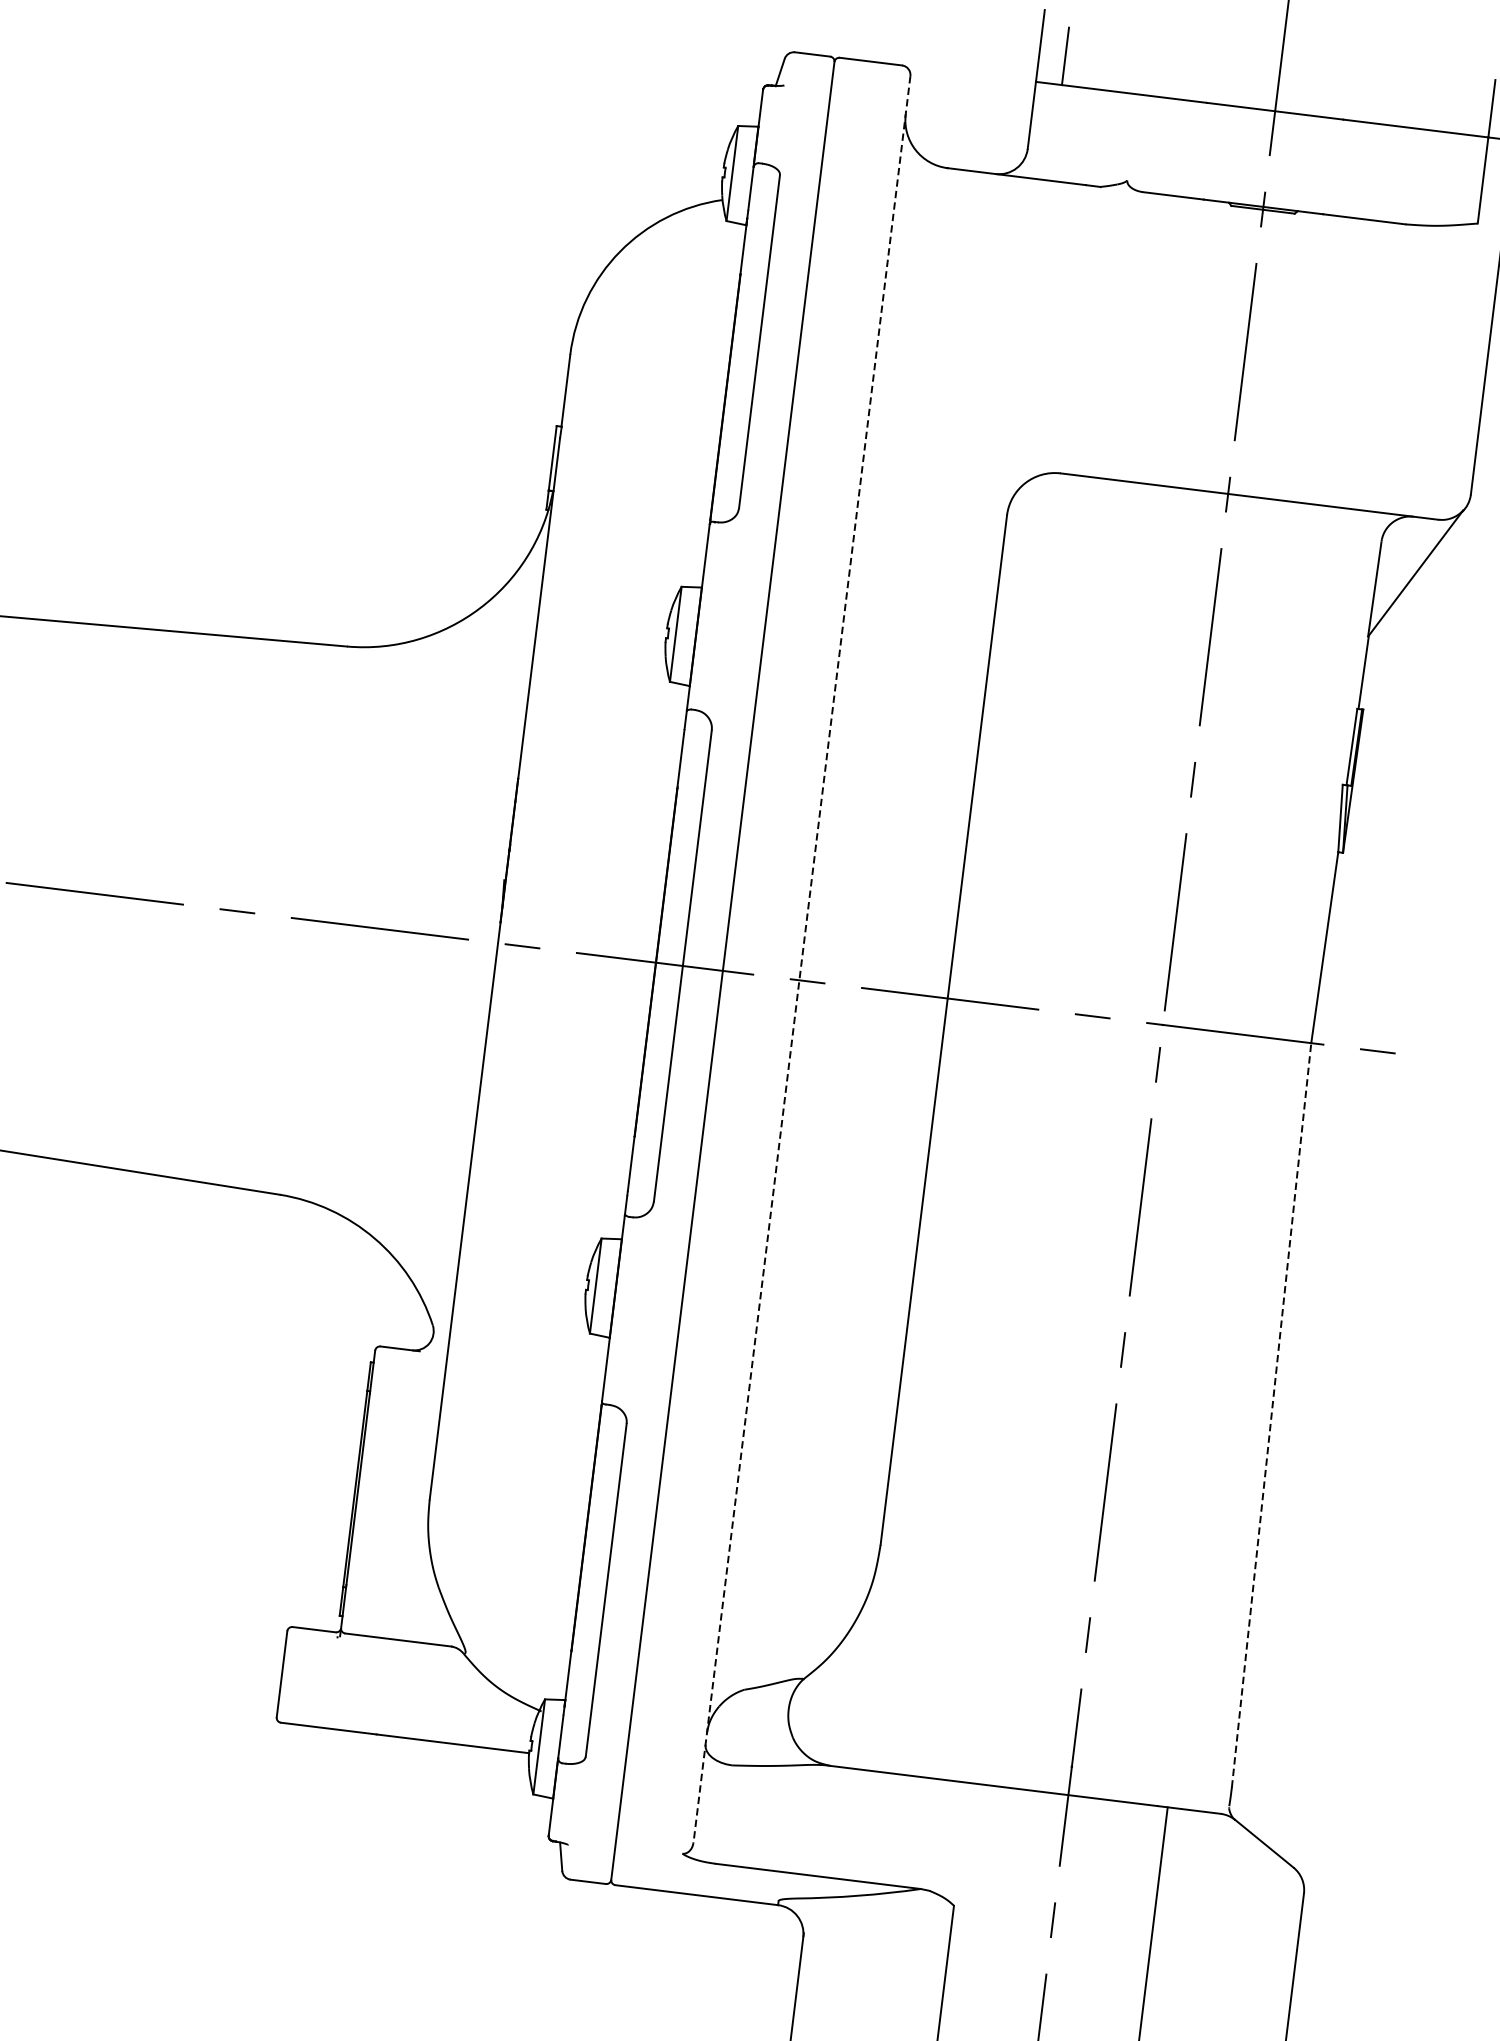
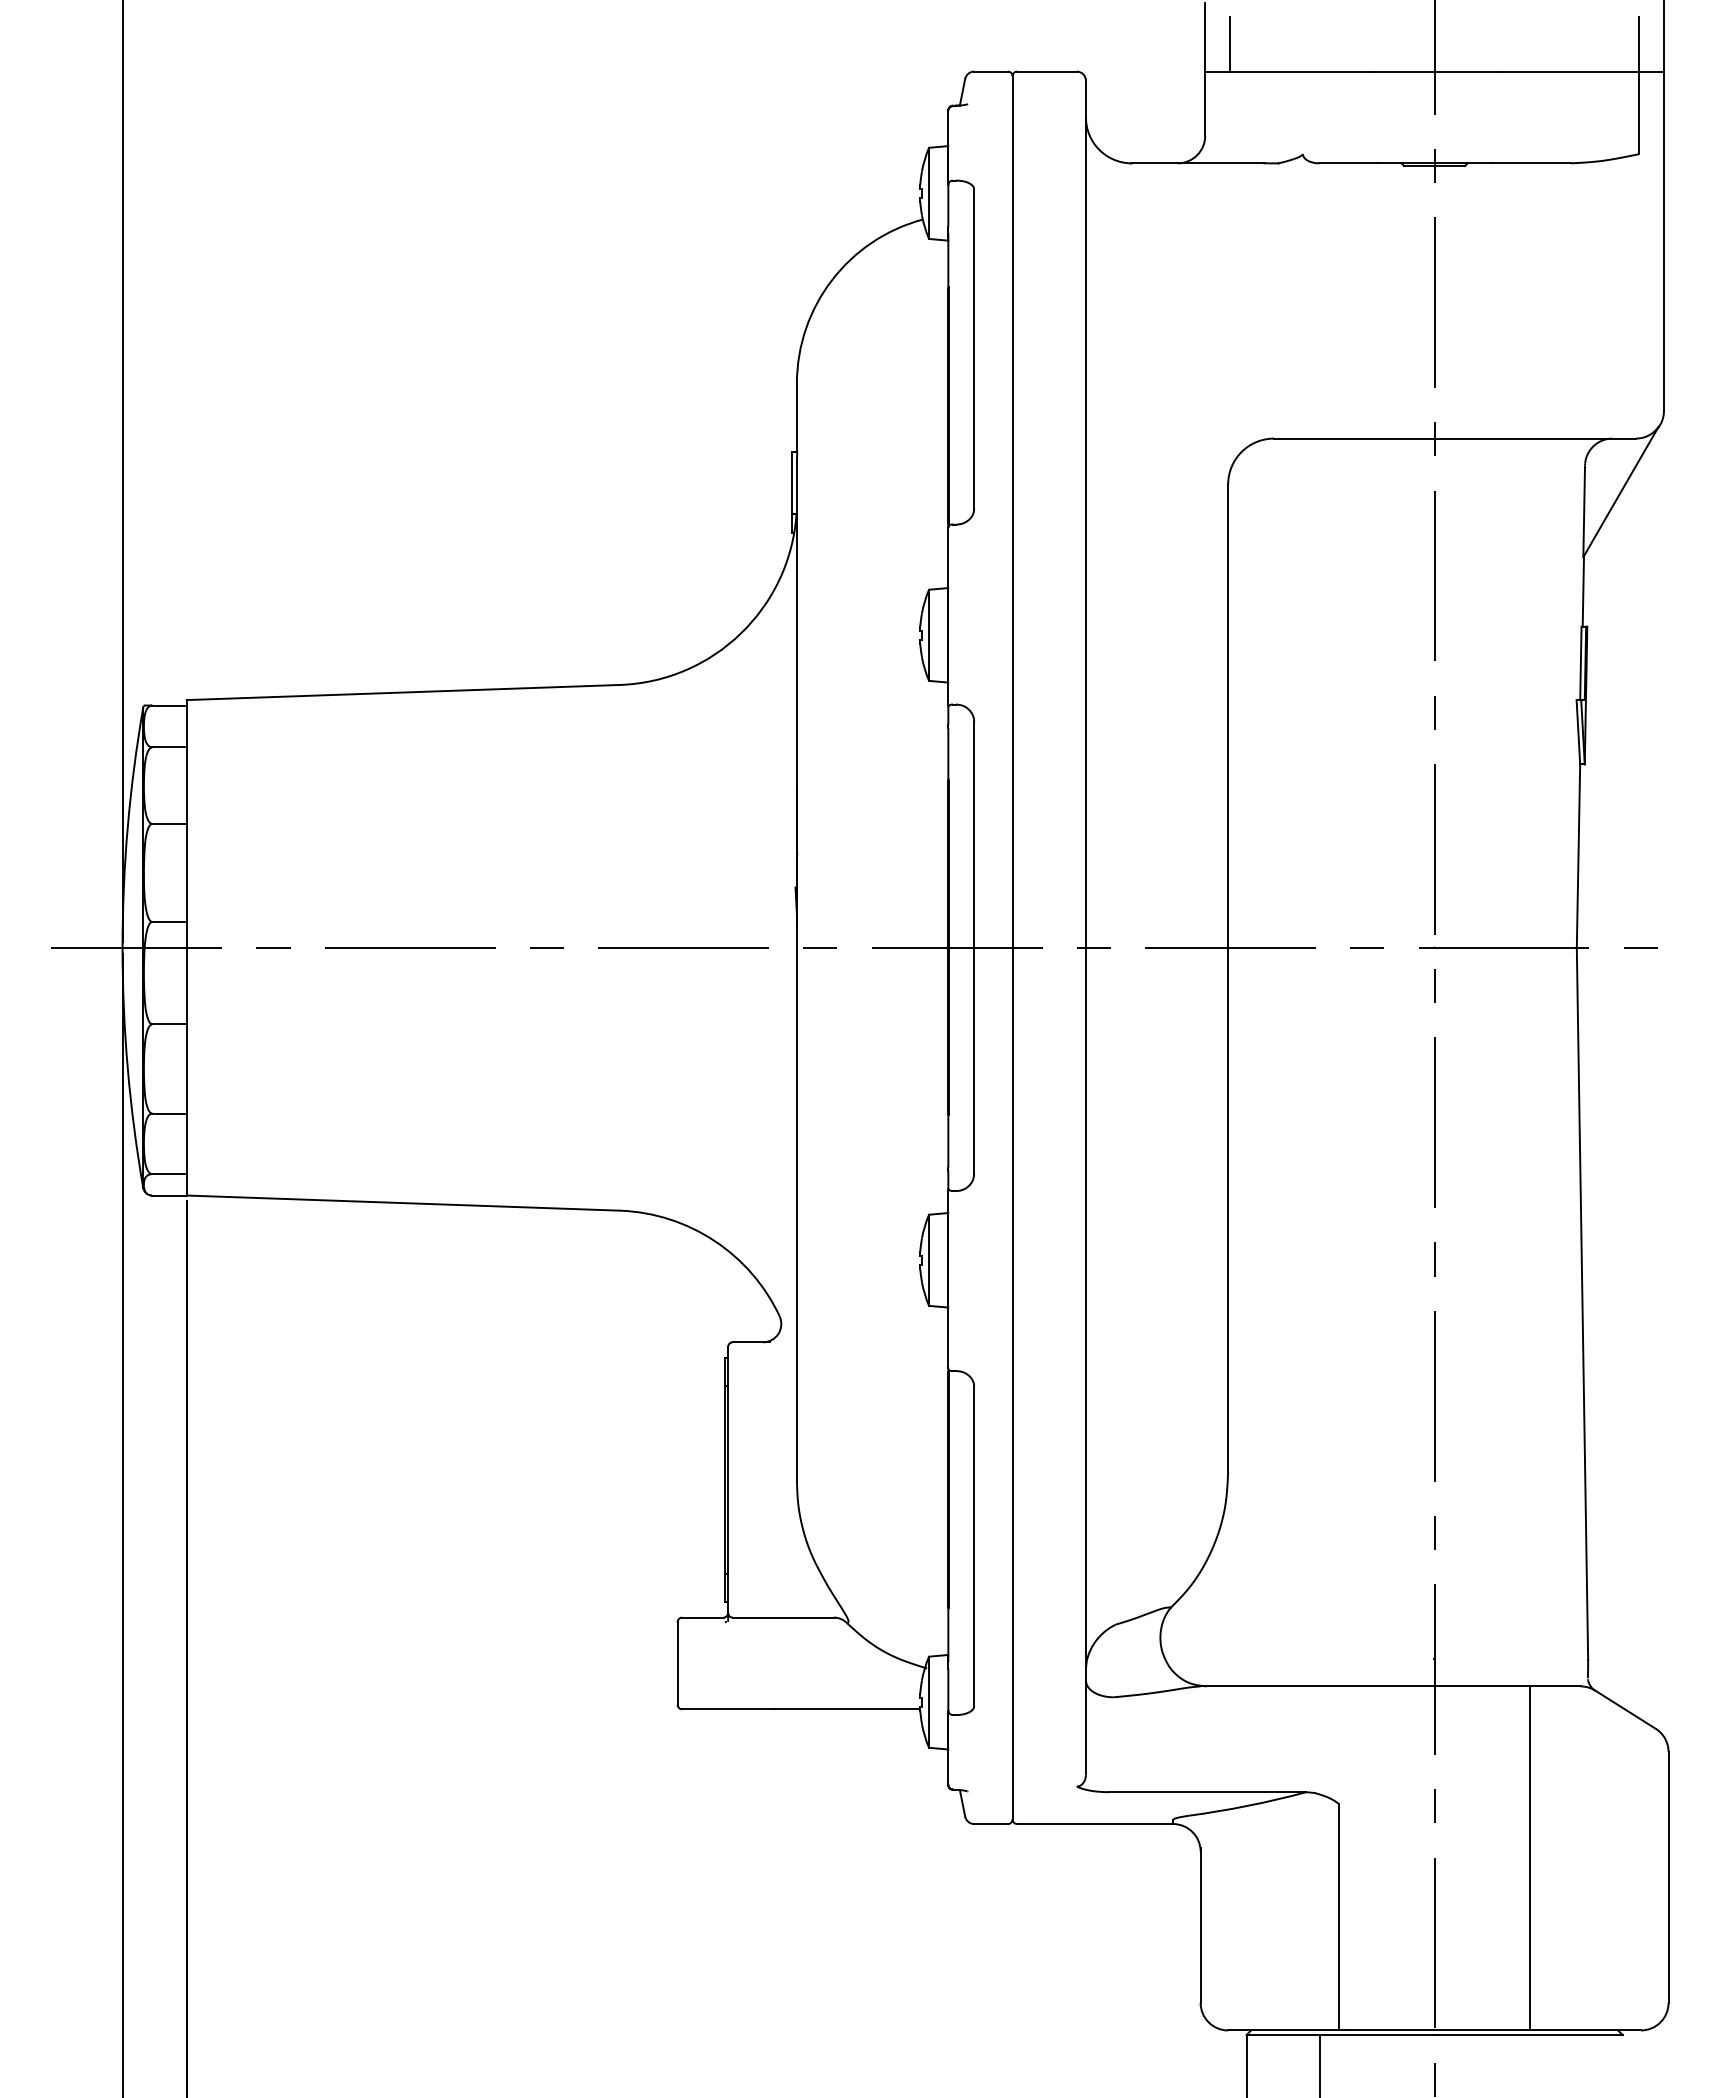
line: (801, 959) -> (1085, 927), dashed -> solid
line: (1271, 1414) -> (1582, 1303), dashed -> solid

